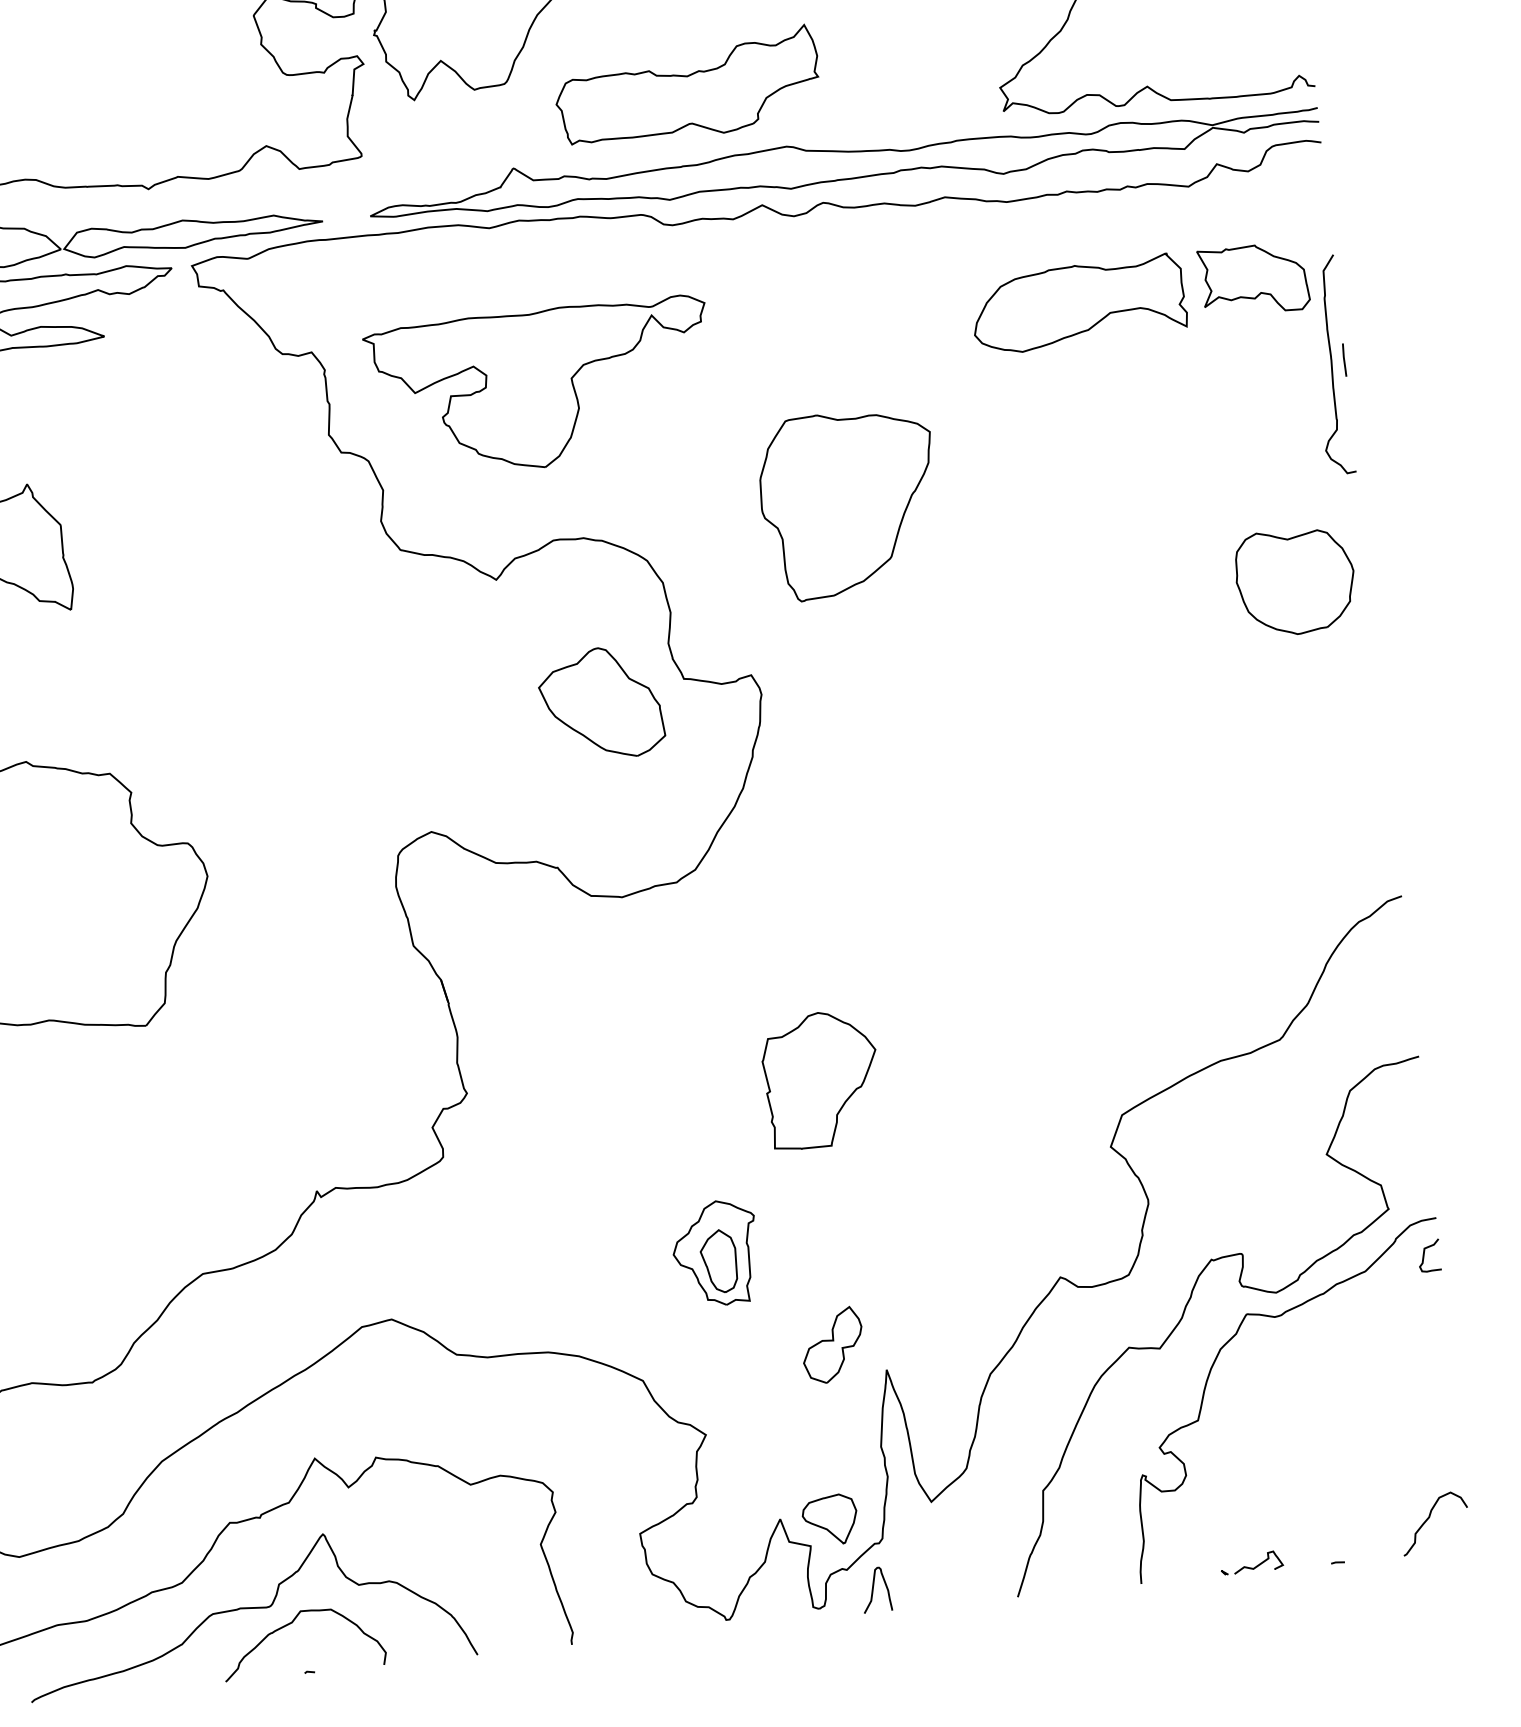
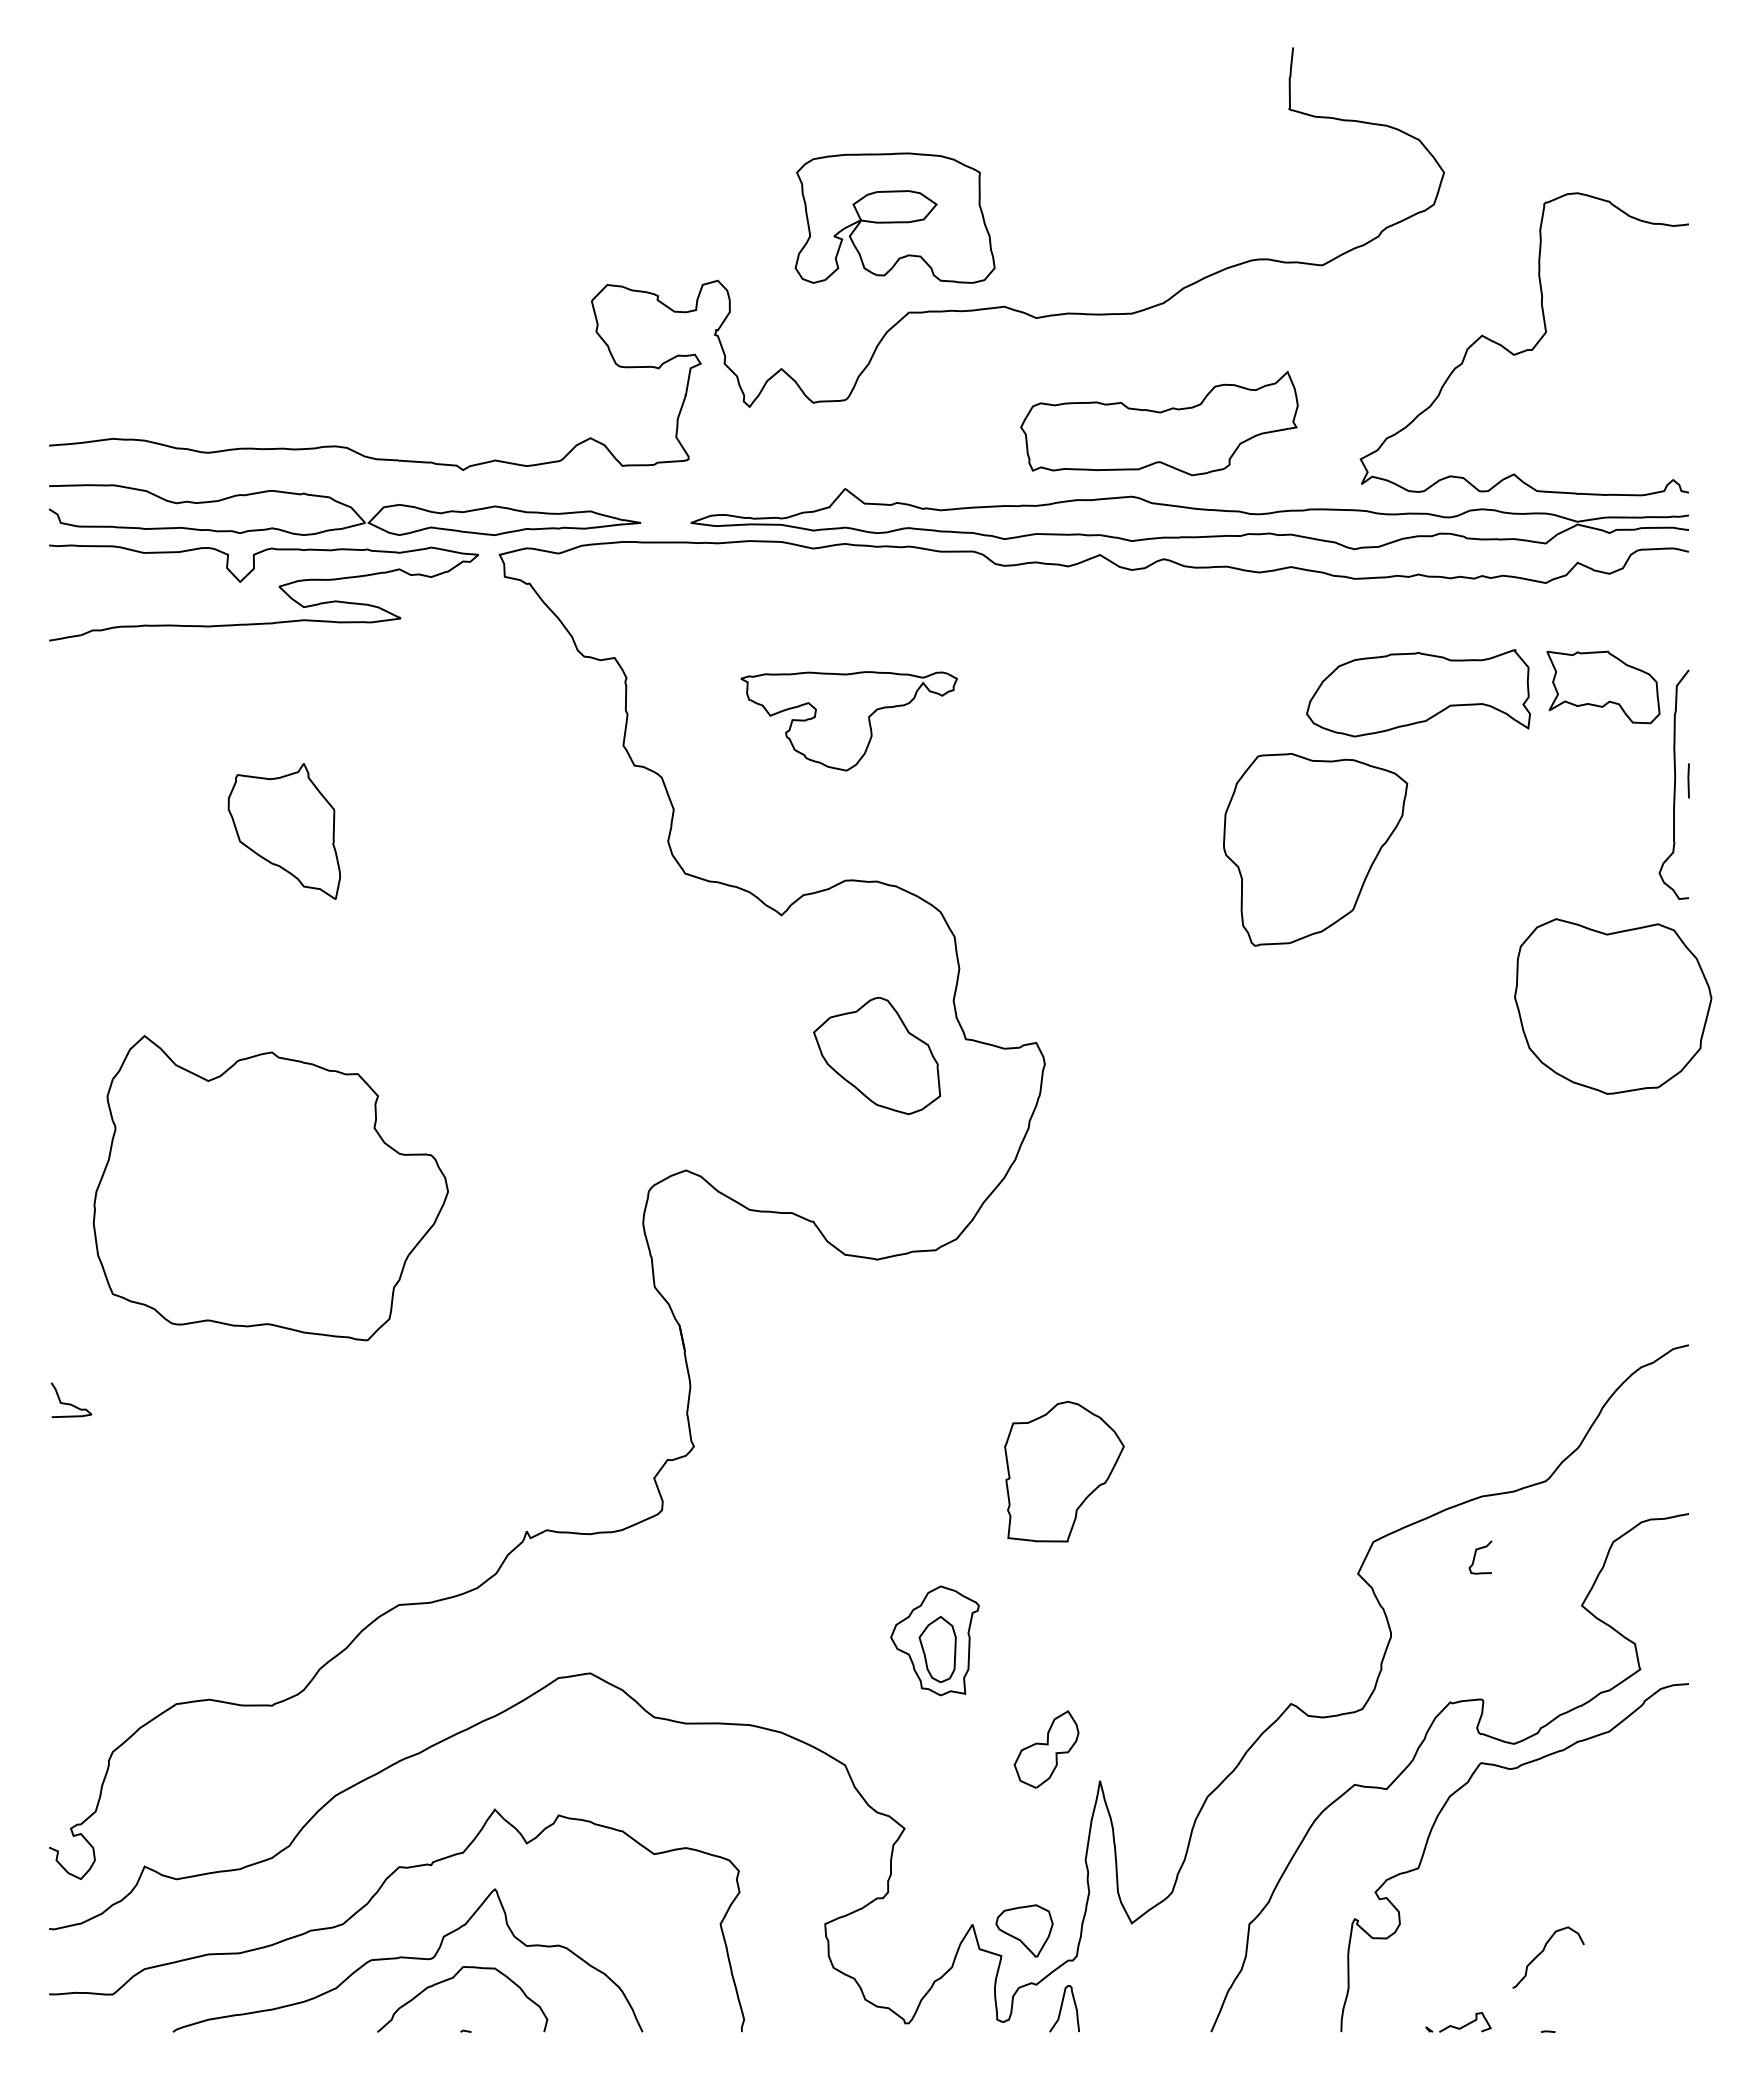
part: (687, 86) -> (1159, 423), moved
part: (540, 388) -> (848, 721), size x0.6
part: (849, 503) -> (1315, 849), moved
part: (1295, 581) -> (1613, 1005), size x1.6
curve: (1424, 1256) -> (1475, 1557), moved
curve: (1429, 1518) -> (1543, 1951), moved

